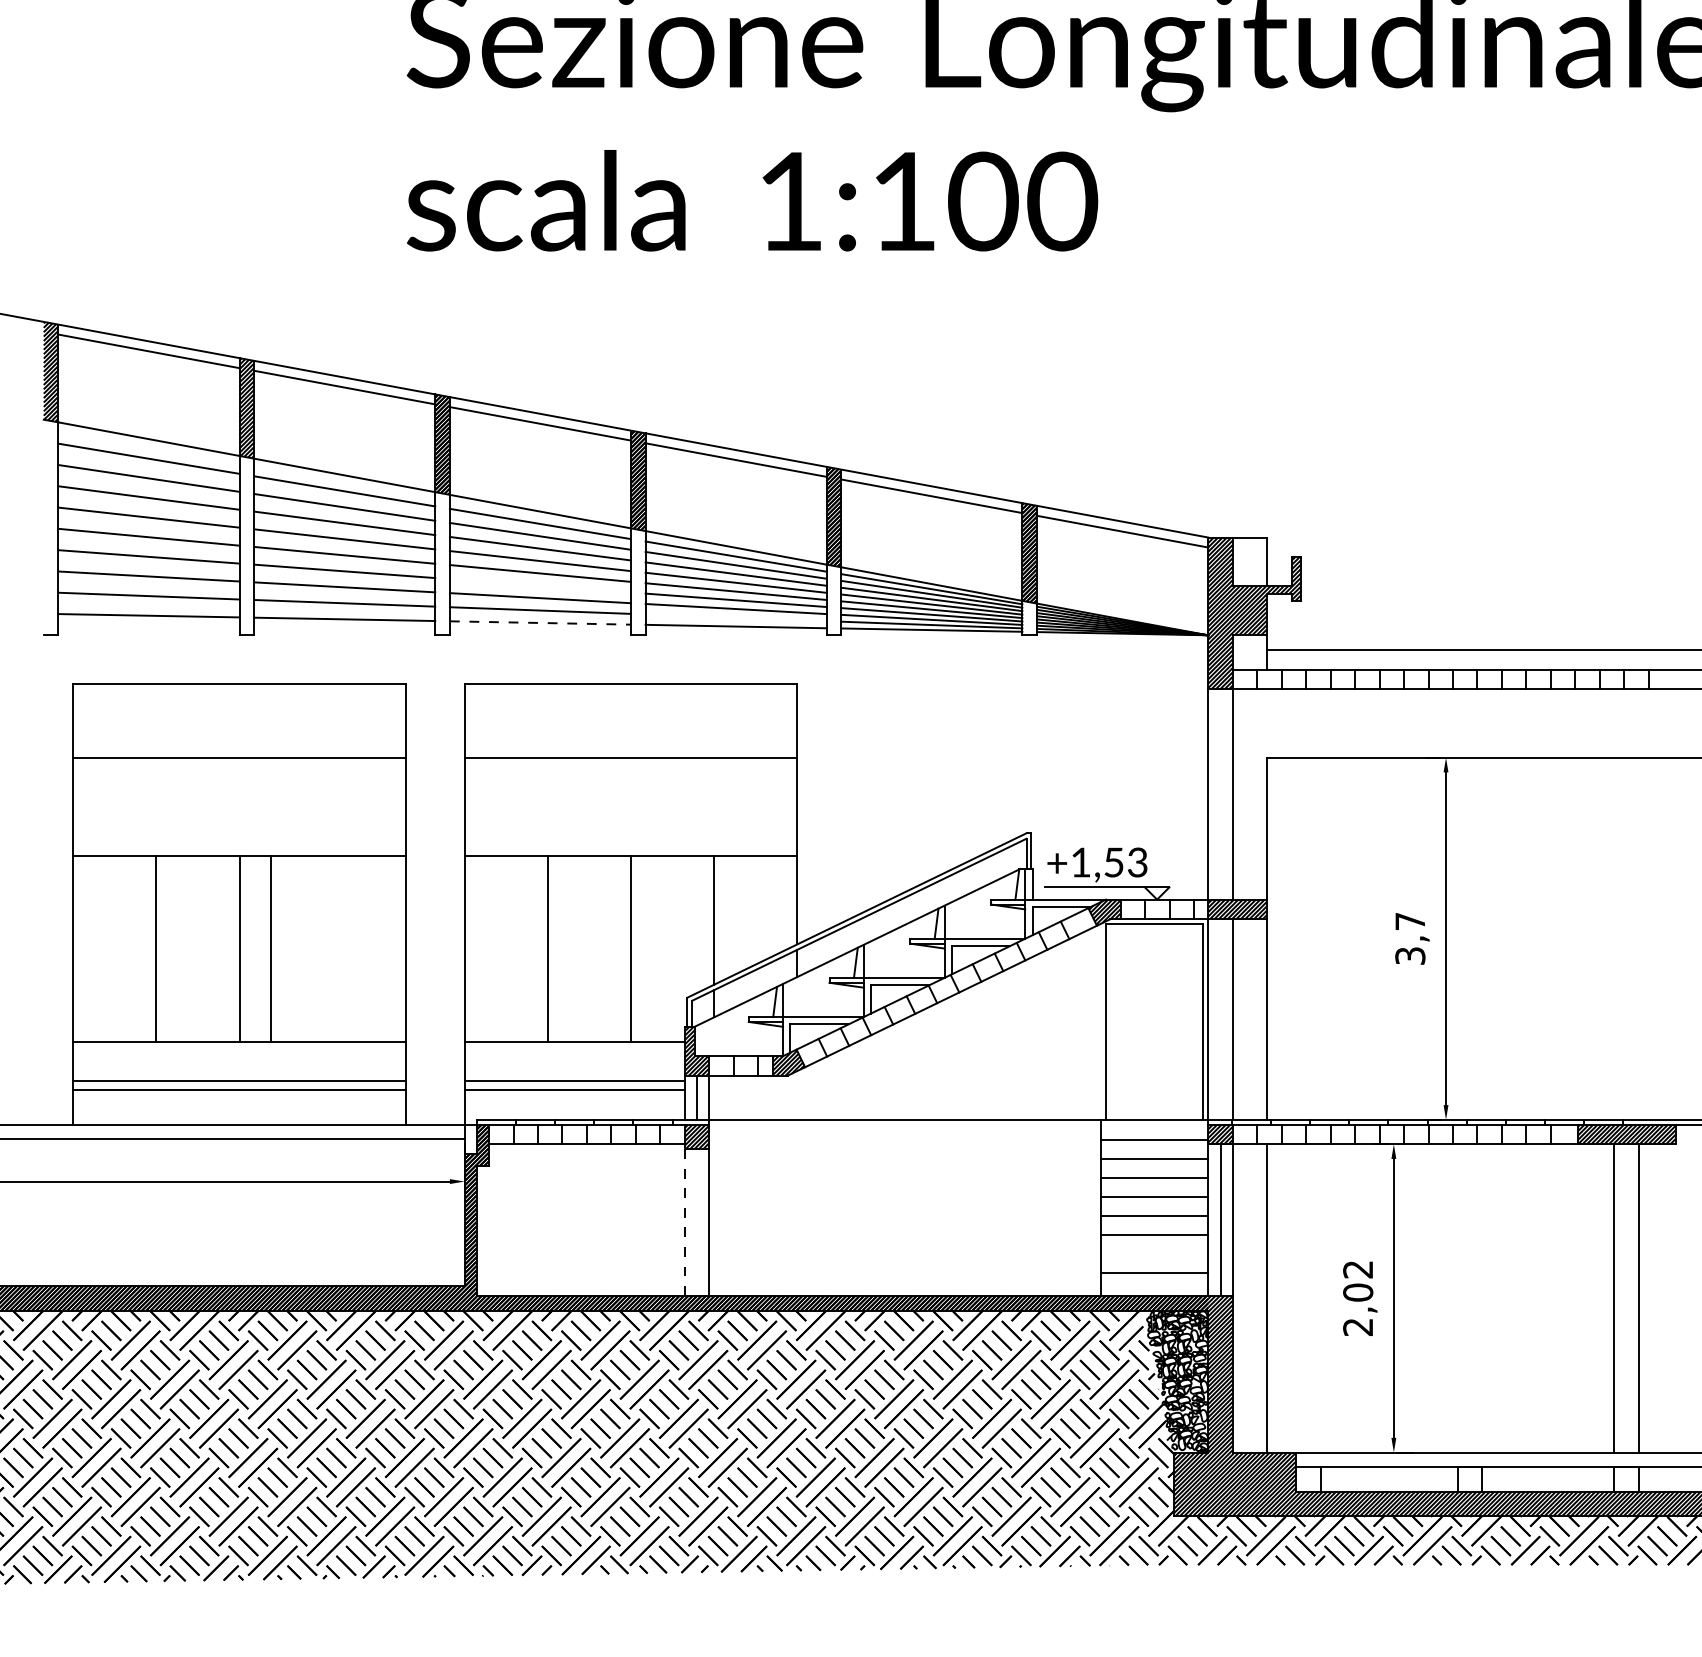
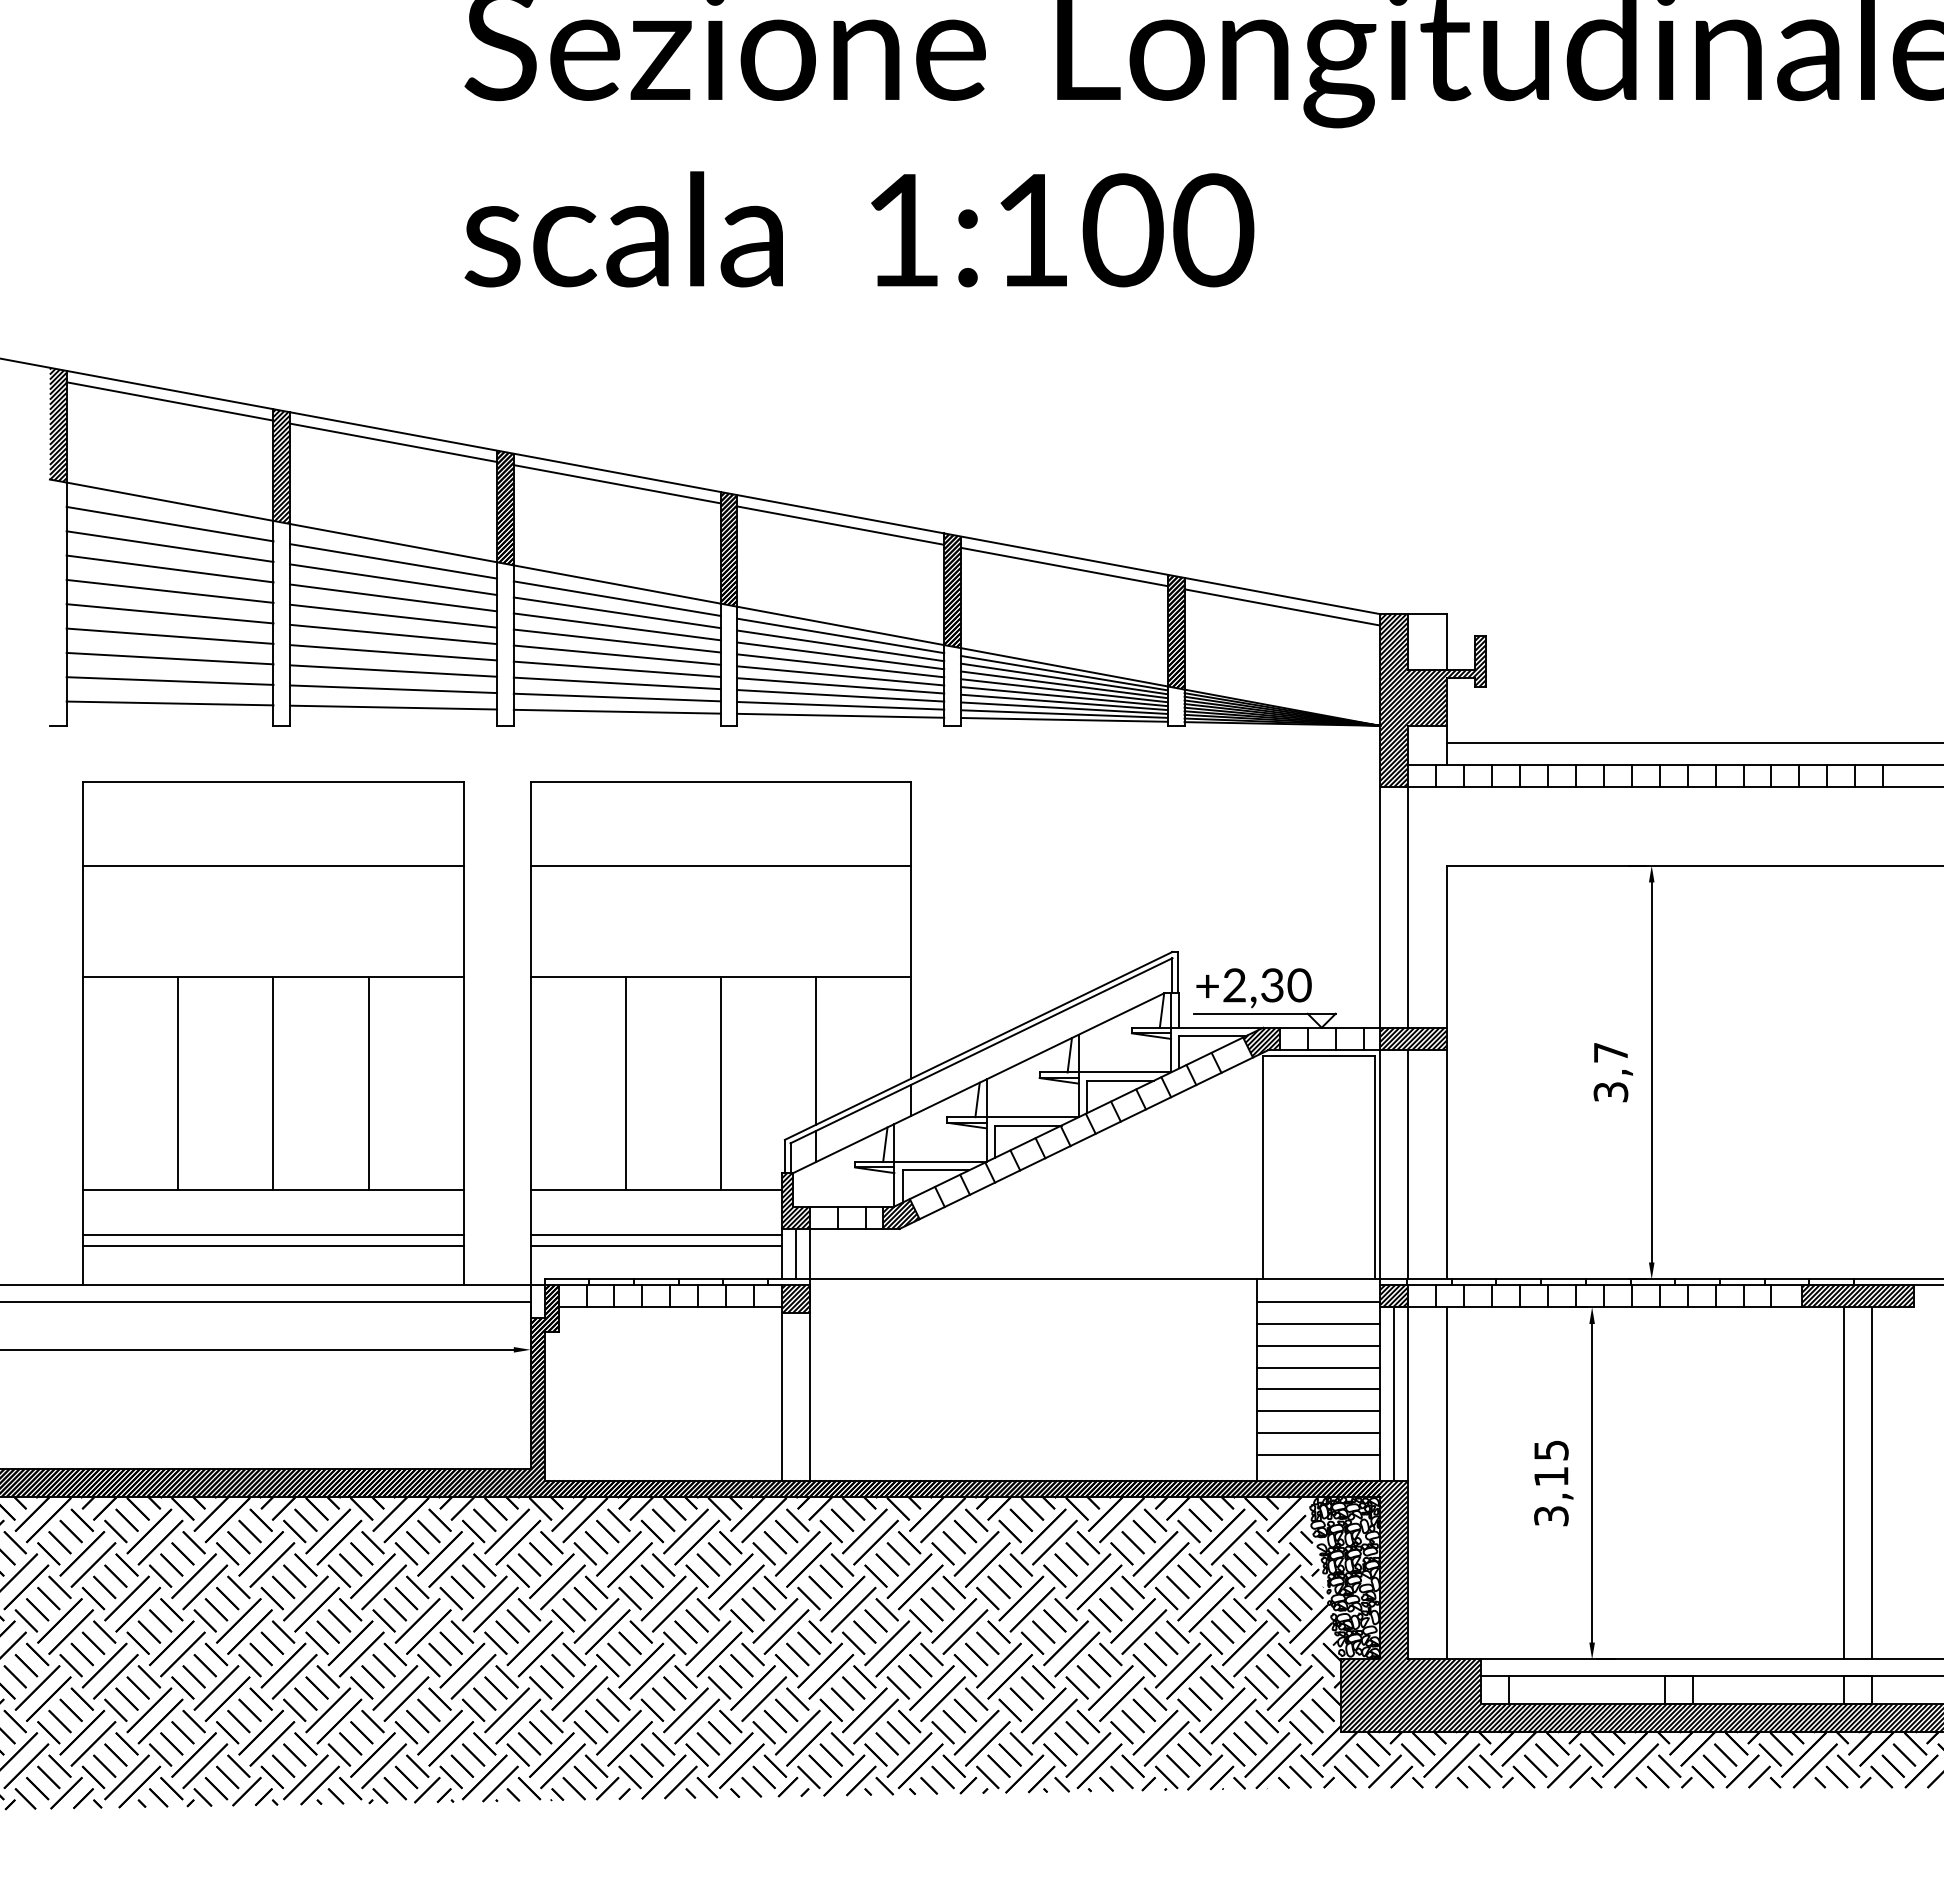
line: (539, 585) -> (616, 668), added
line: (735, 617) -> (840, 705), added
line: (540, 622) -> (617, 711), dashed -> solid
text: (1109, 862) -> (1267, 985), +1,53 -> +2,30
line: (271, 948) -> (368, 1083), moved
line: (685, 1222) -> (782, 1396), dashed -> solid
line: (1154, 1253) -> (1318, 1432), added
text: (1358, 1298) -> (1551, 1483), 2,02 -> 3,15

